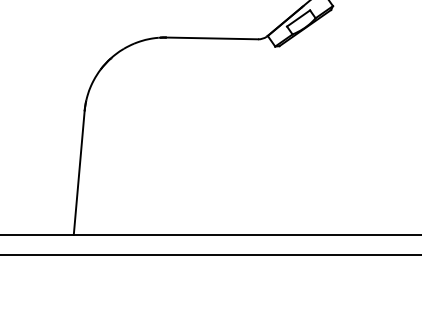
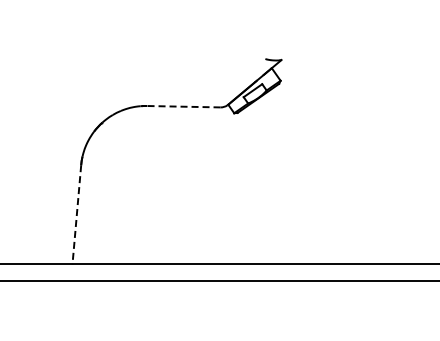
line: (212, 38) -> (183, 106), solid -> dashed
line: (78, 172) -> (76, 214), solid -> dashed

